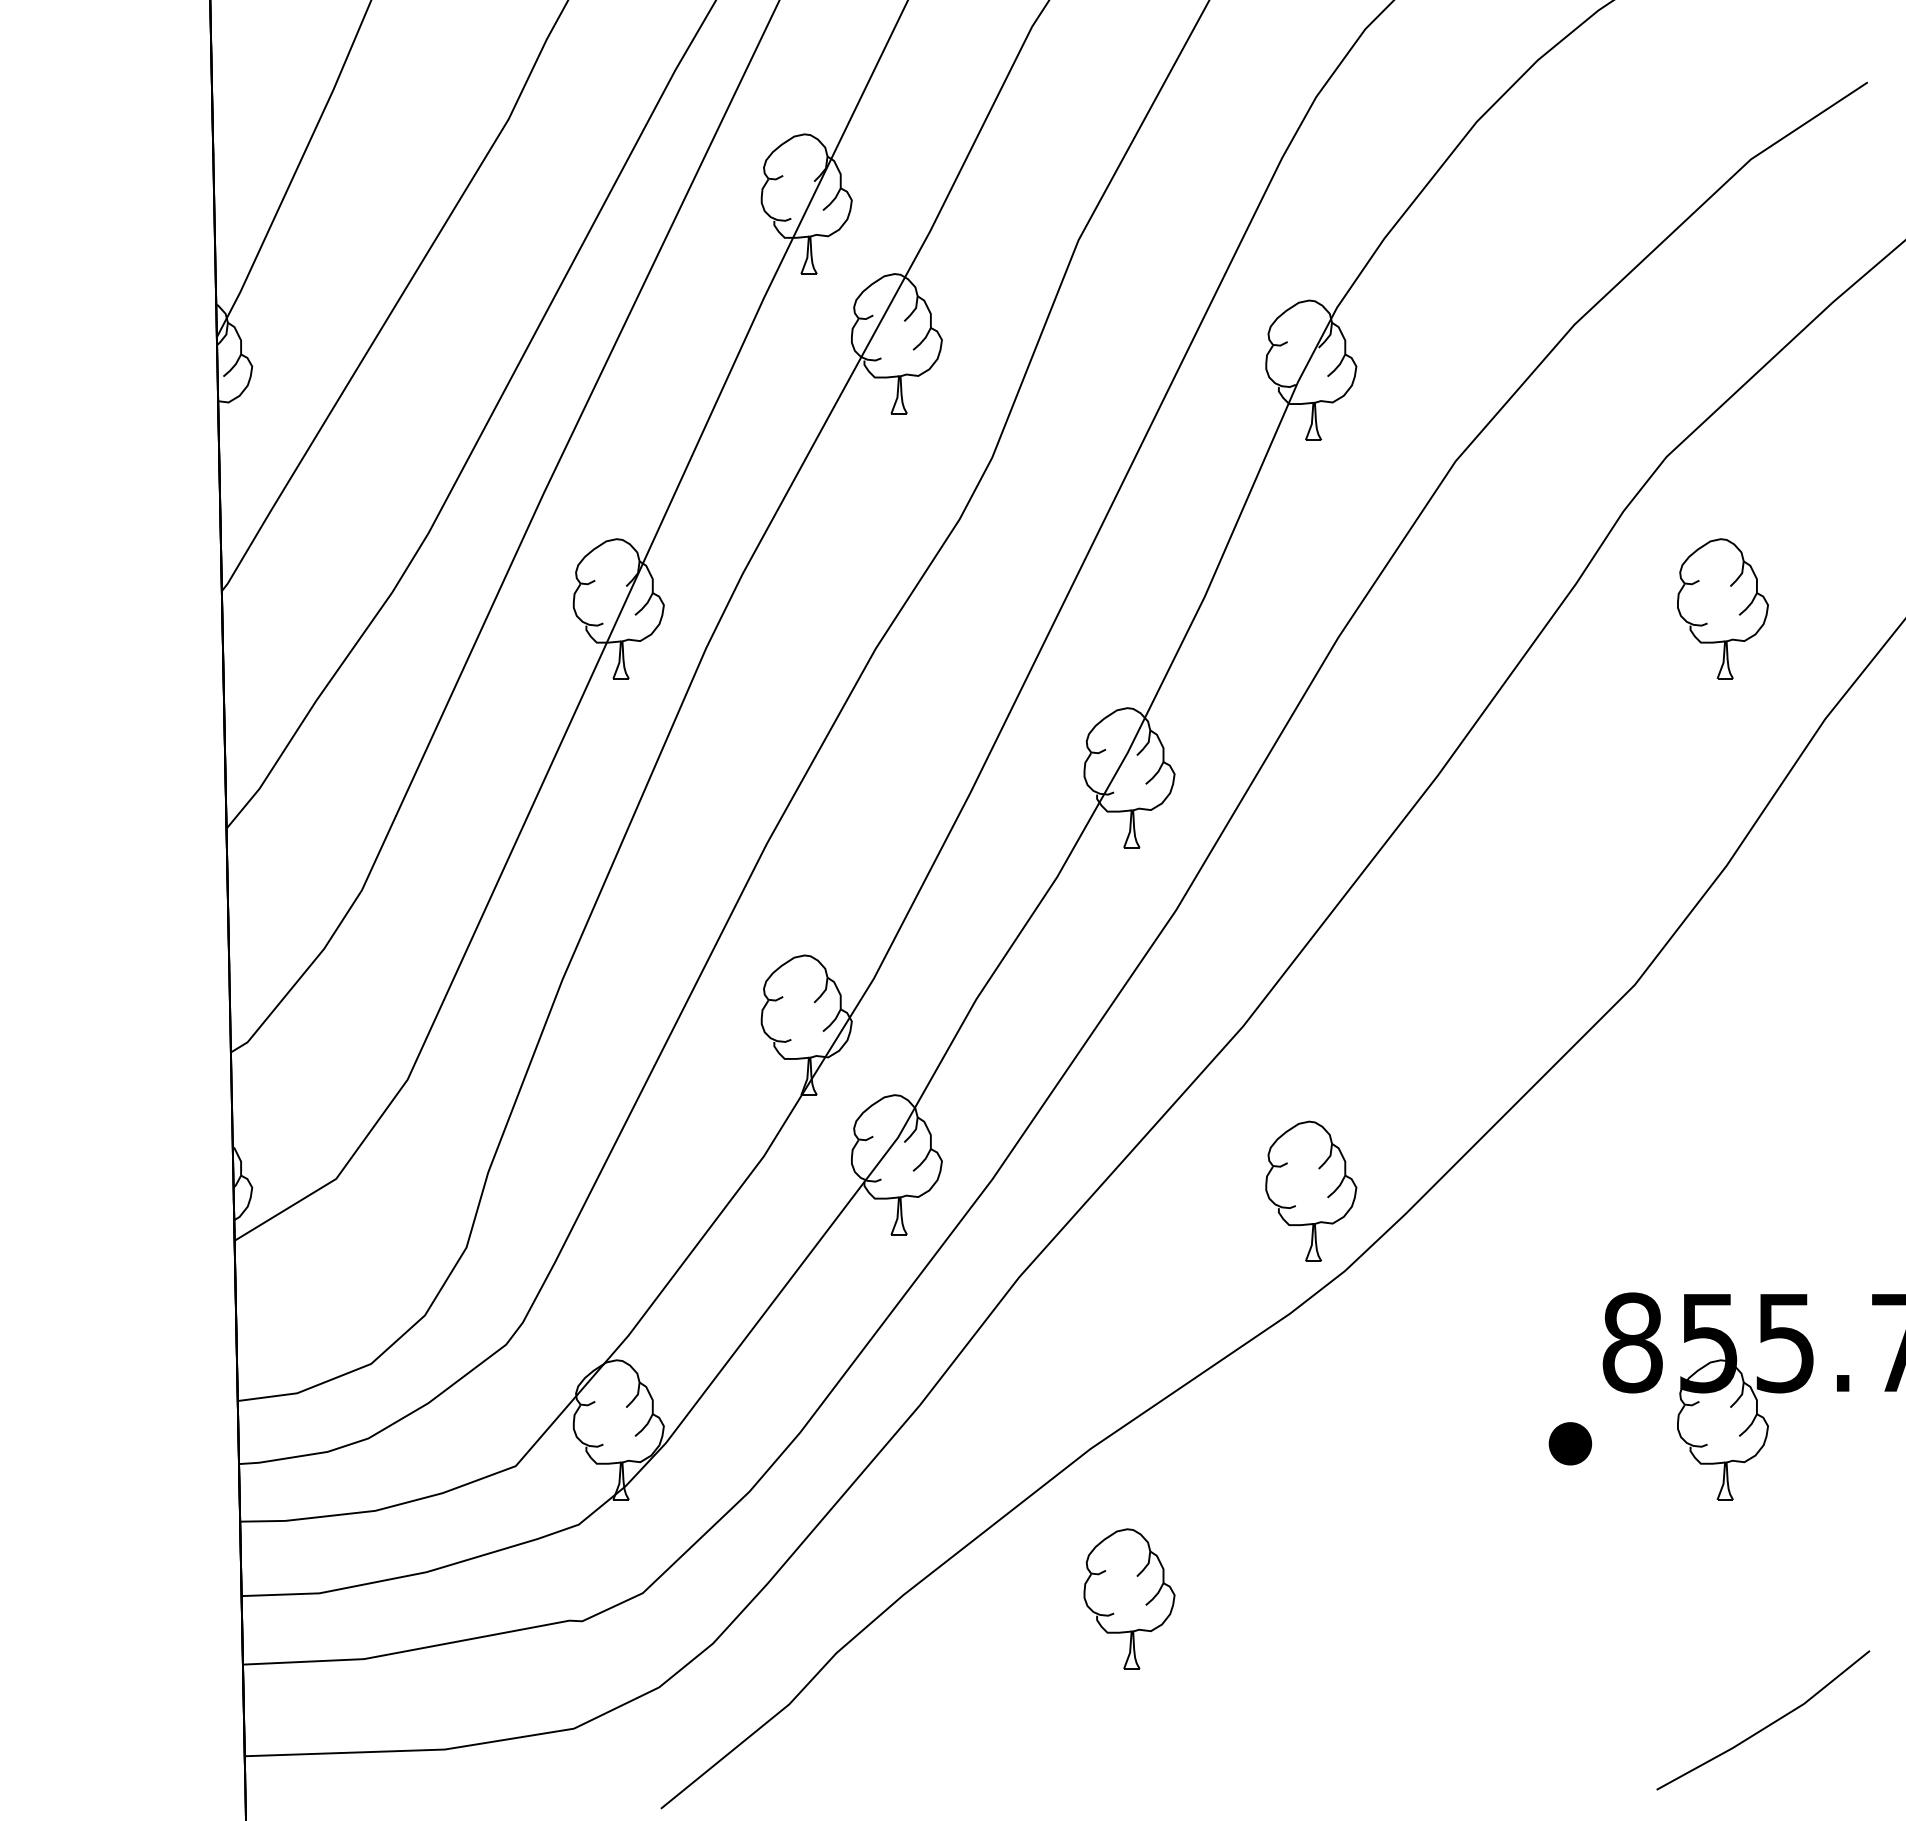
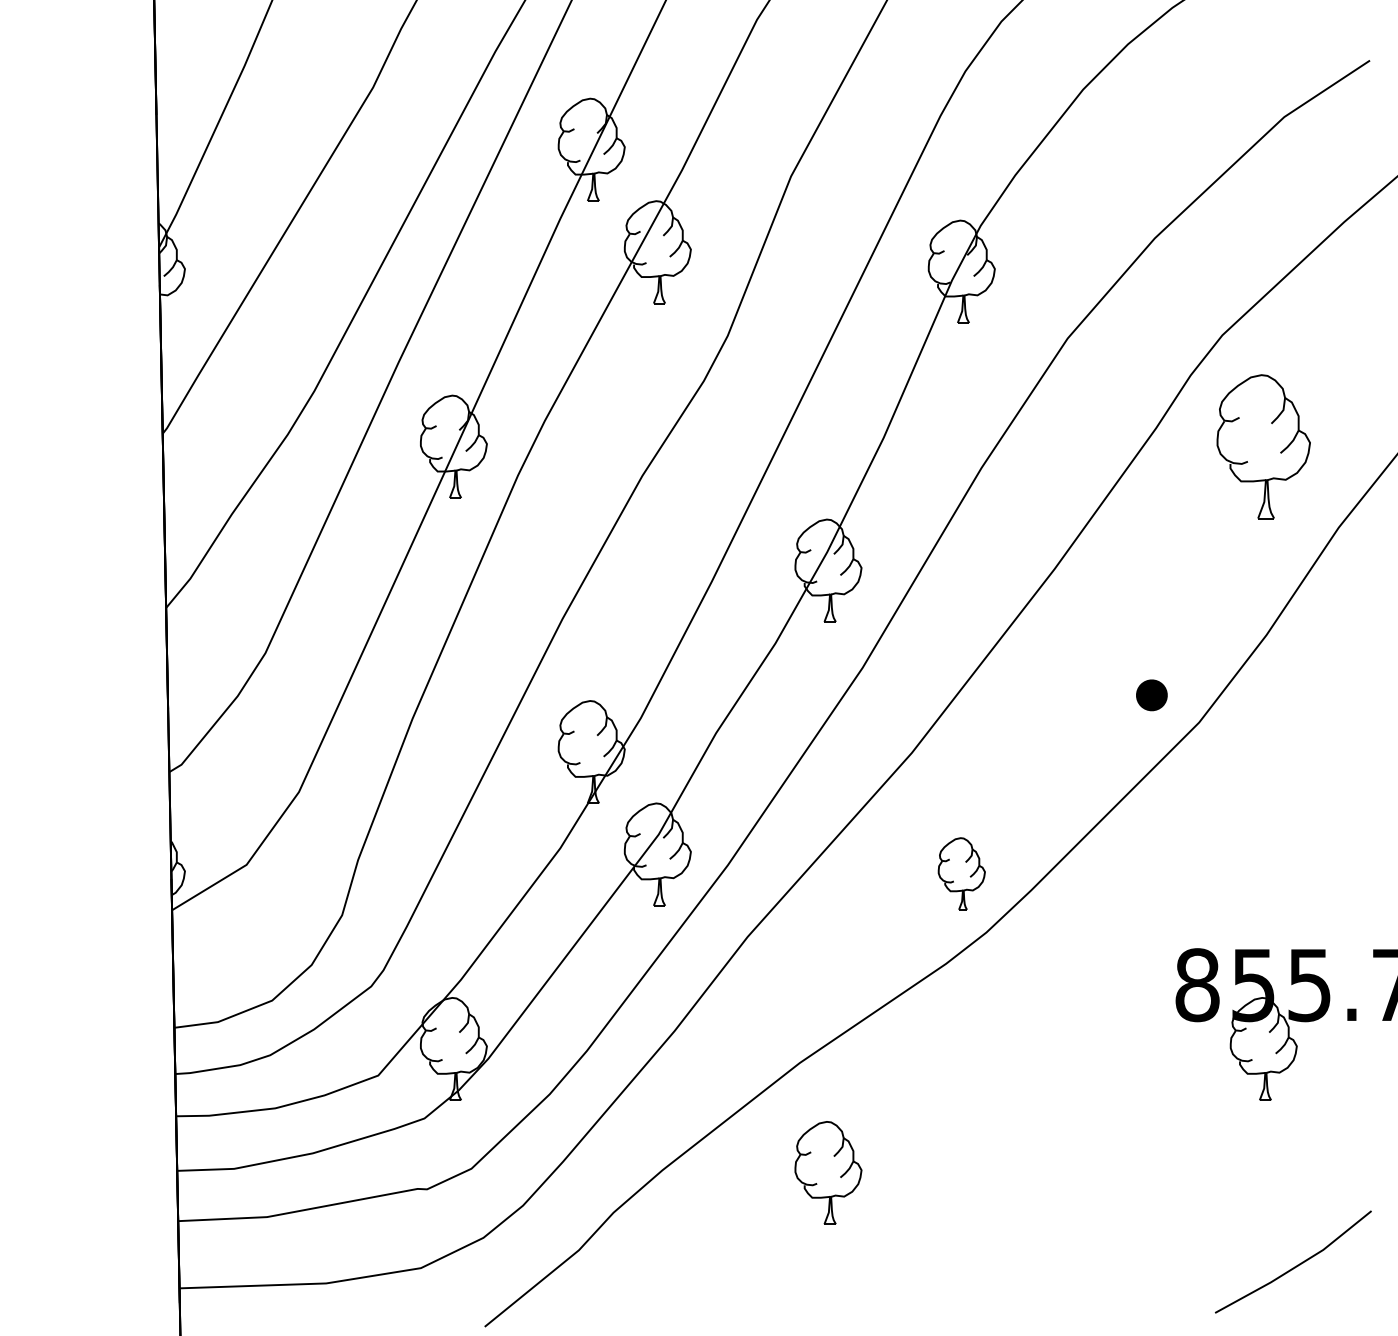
part: (1722, 608) -> (1263, 446), size x1.4
part: (1311, 1190) -> (961, 873), size x0.7
part: (1569, 1443) -> (1151, 695), moved

